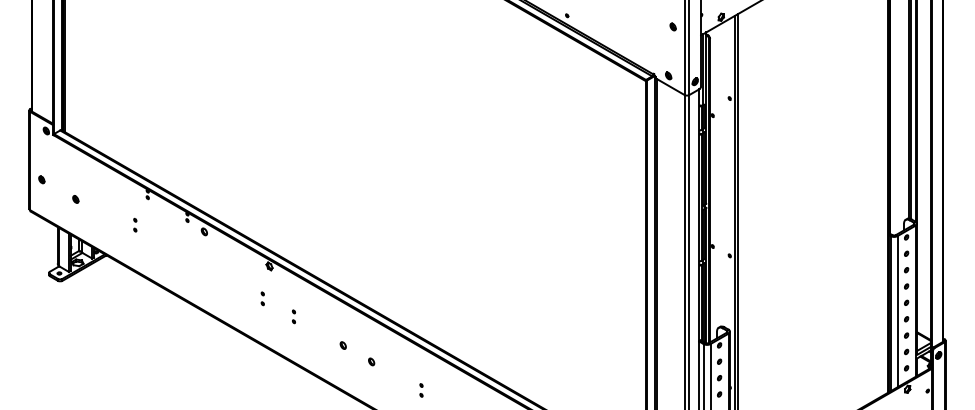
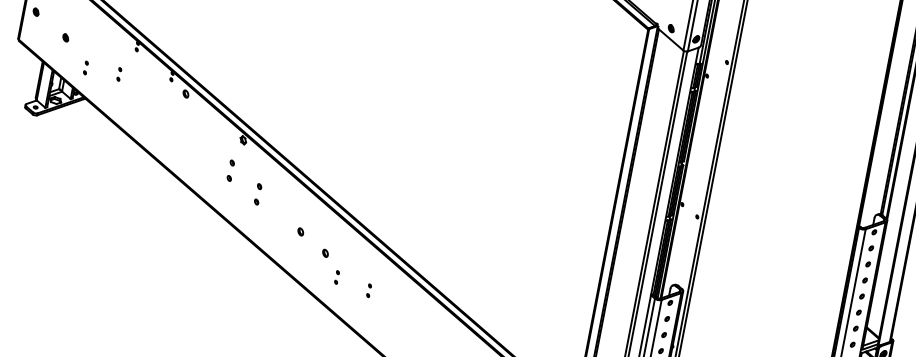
part: (101, 224) -> (86, 67), added
part: (262, 298) -> (230, 170), size x1.6
part: (293, 316) -> (257, 193), size x1.6
part: (387, 383) -> (337, 277), added

